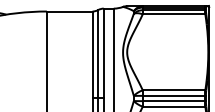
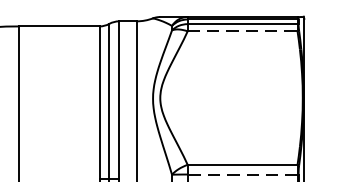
line: (174, 14) -> (243, 31), solid -> dashed
line: (173, 95) -> (241, 173), solid -> dashed

